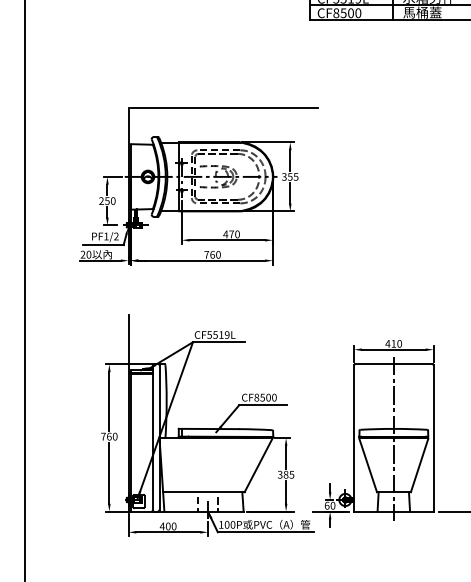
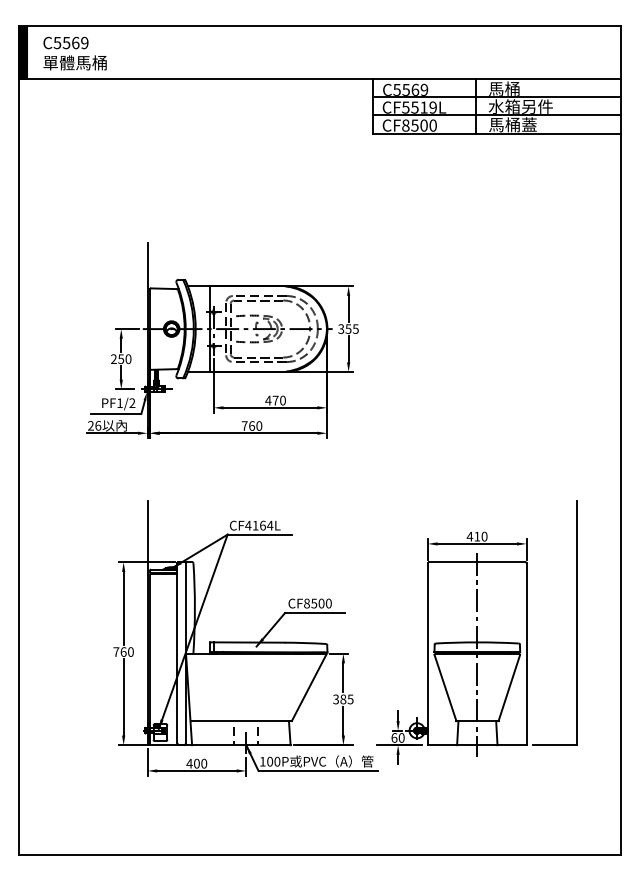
line: (224, 108) -> (266, 243), removed
text: (89, 254) -> (98, 425), 20 -> 26
text: (218, 334) -> (259, 525), CF5519L -> CF4164L

